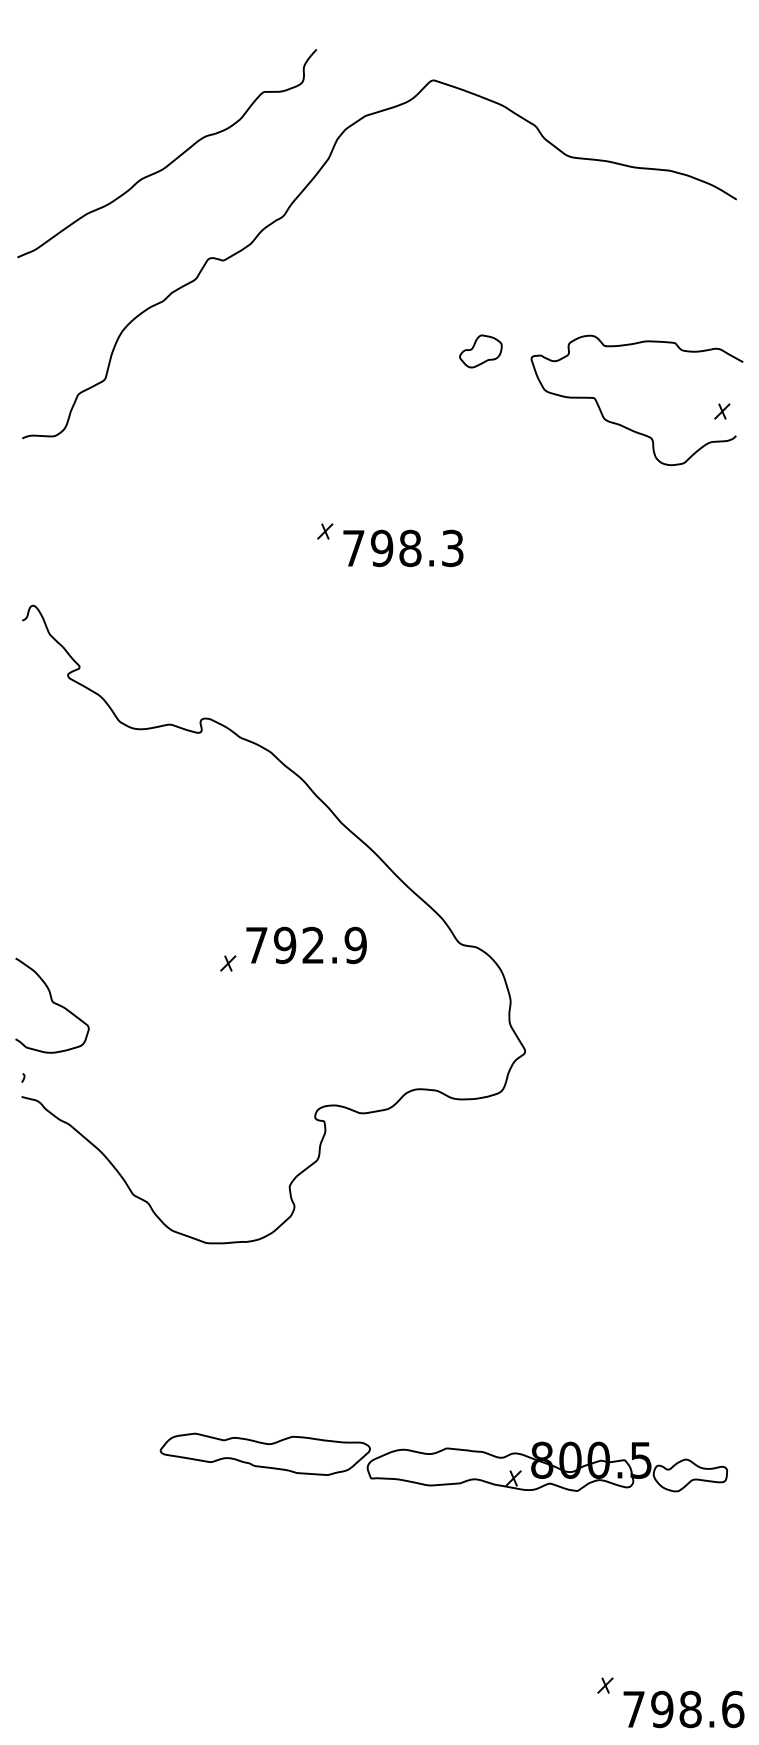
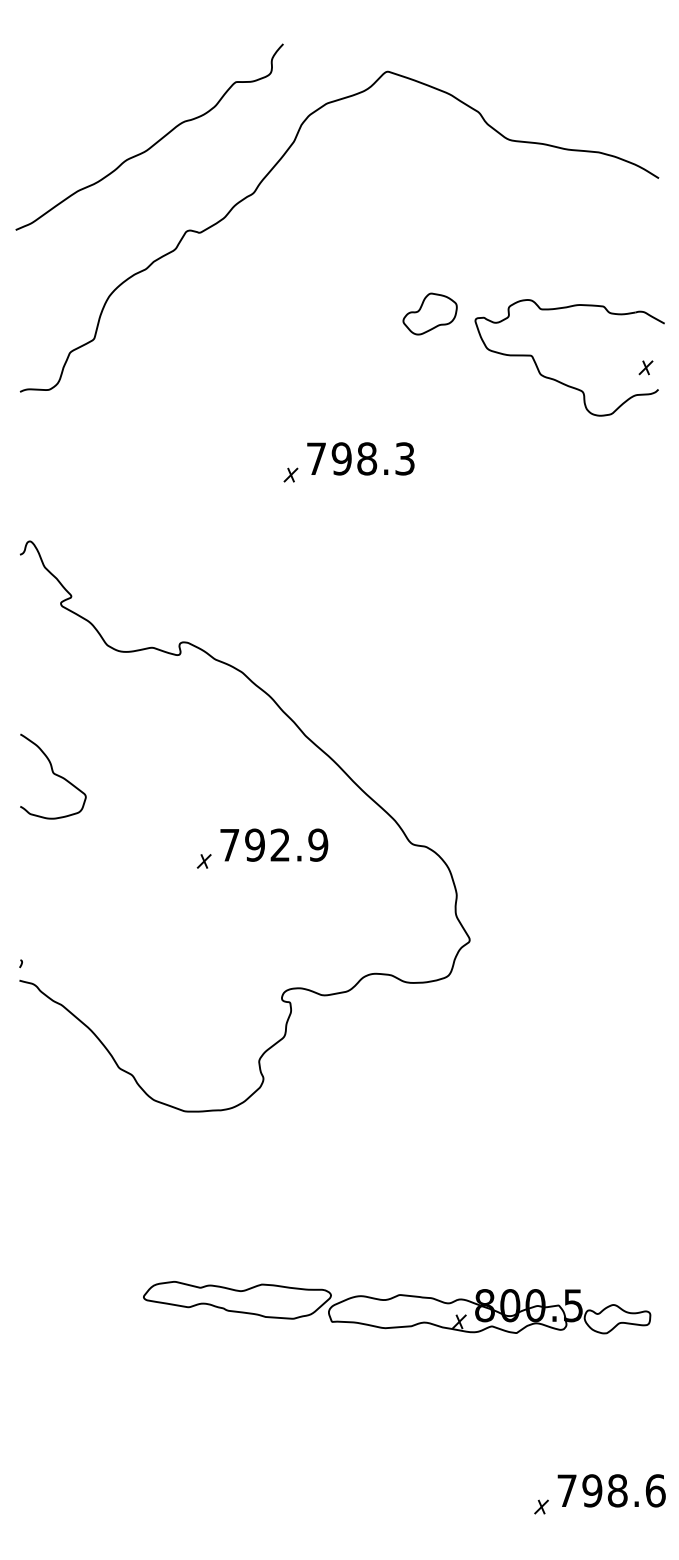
part: (480, 351) -> (429, 314), size x1.43
text: (403, 548) -> (360, 458), moved
curve: (53, 1003) -> (54, 774), moved
text: (683, 1709) -> (611, 1490), moved

